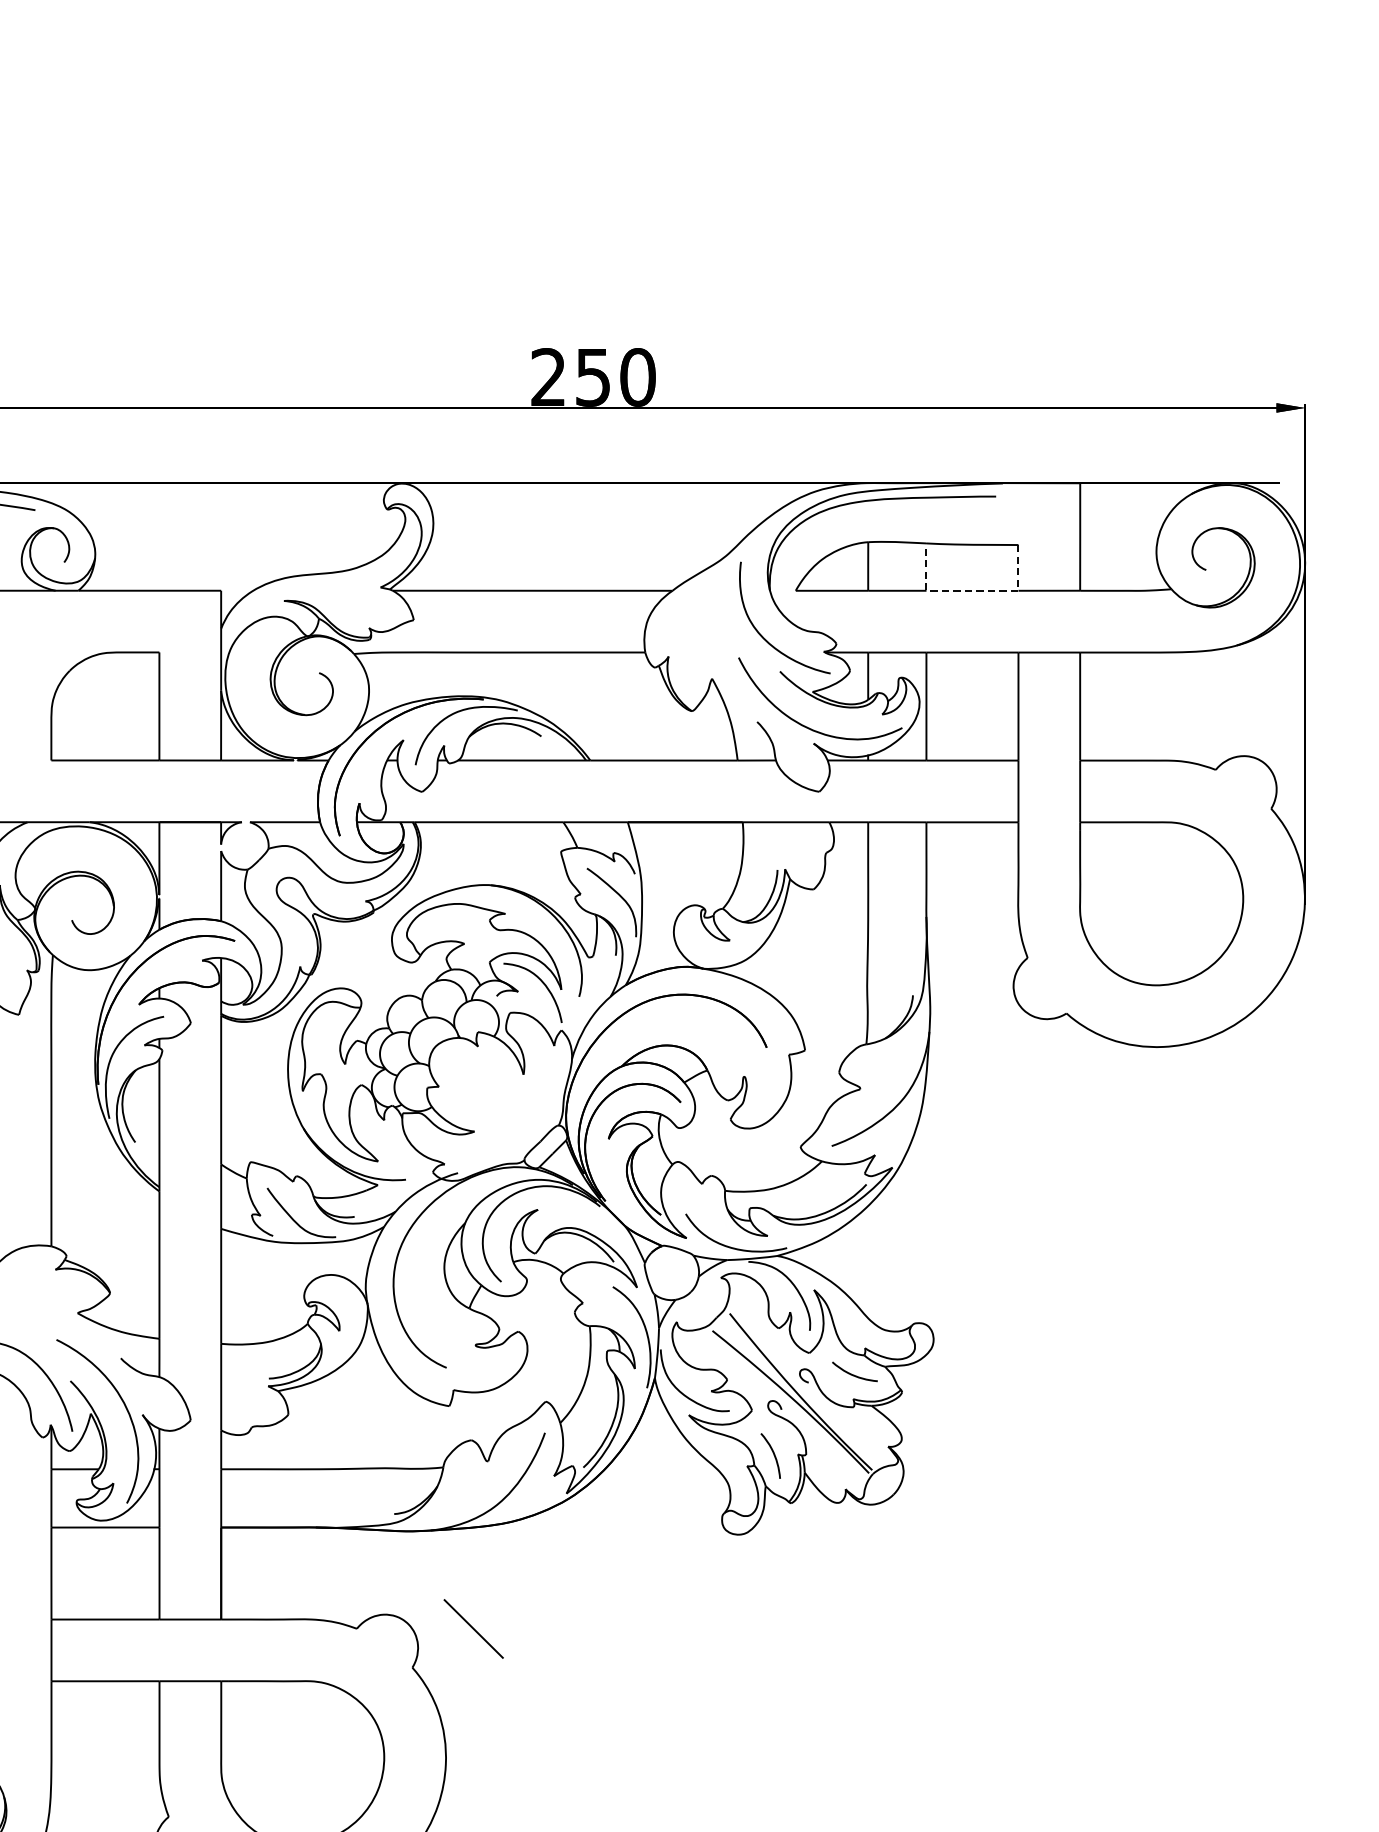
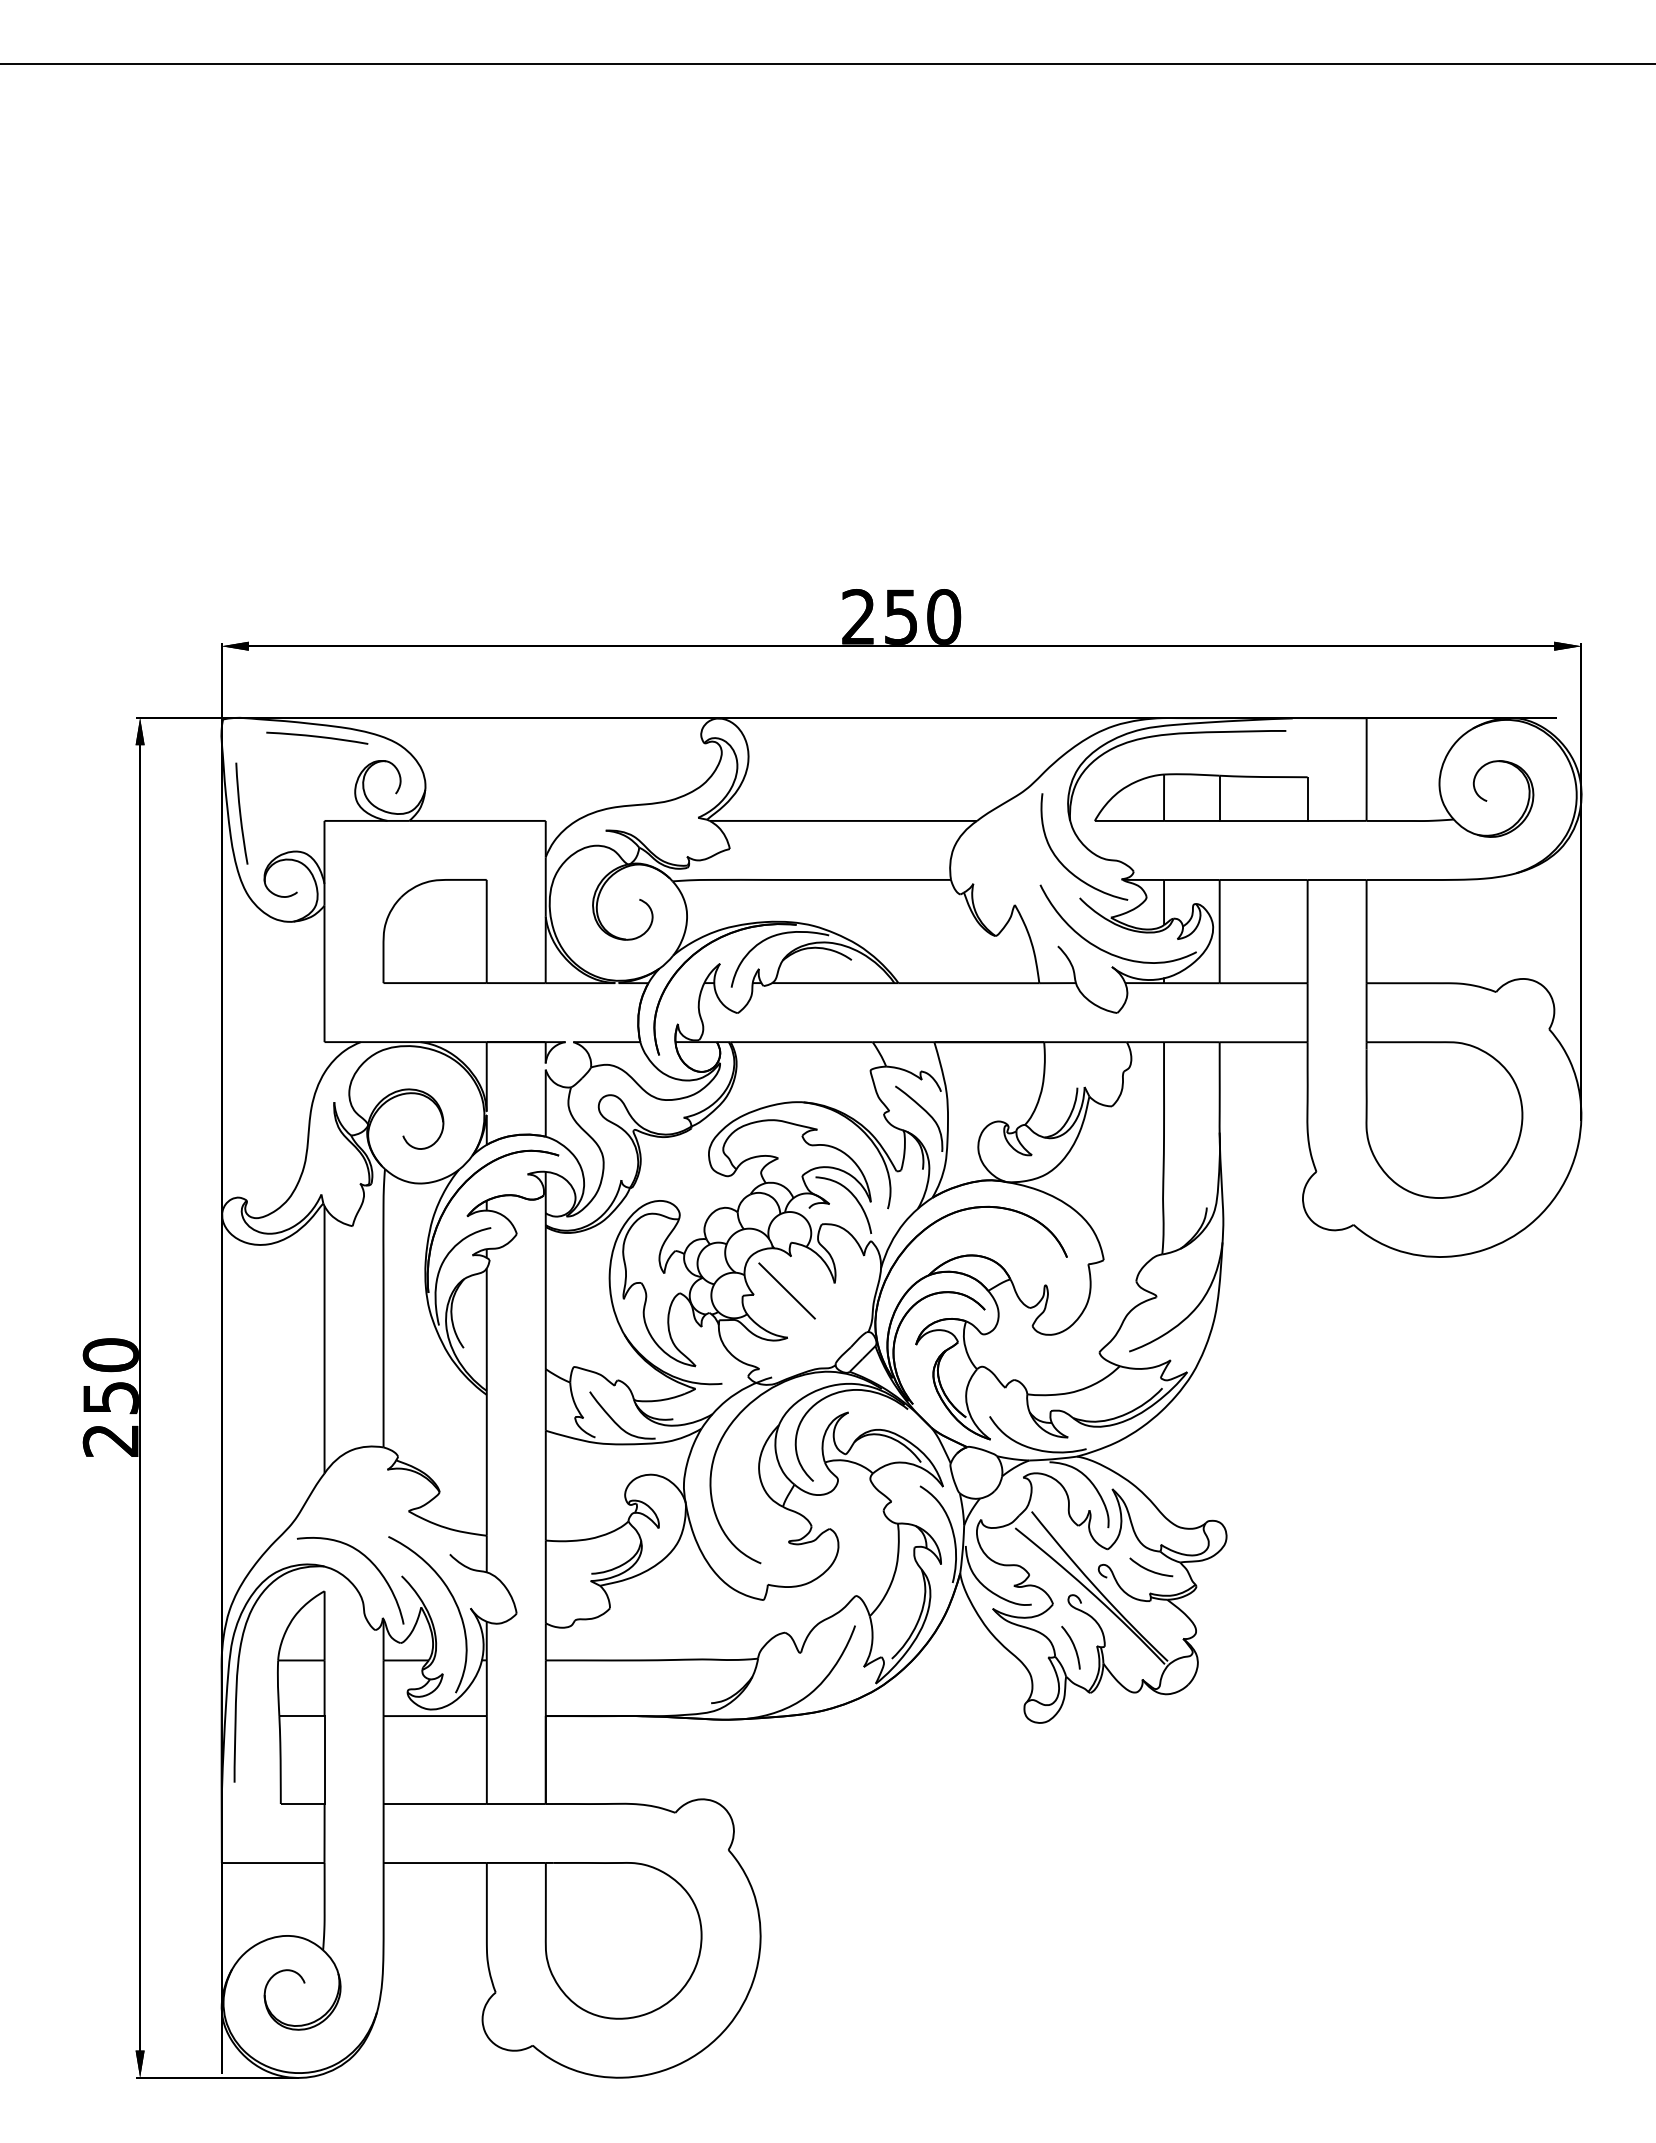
line: (971, 590) -> (1262, 820), dashed -> solid
line: (473, 1628) -> (786, 1290), moved

